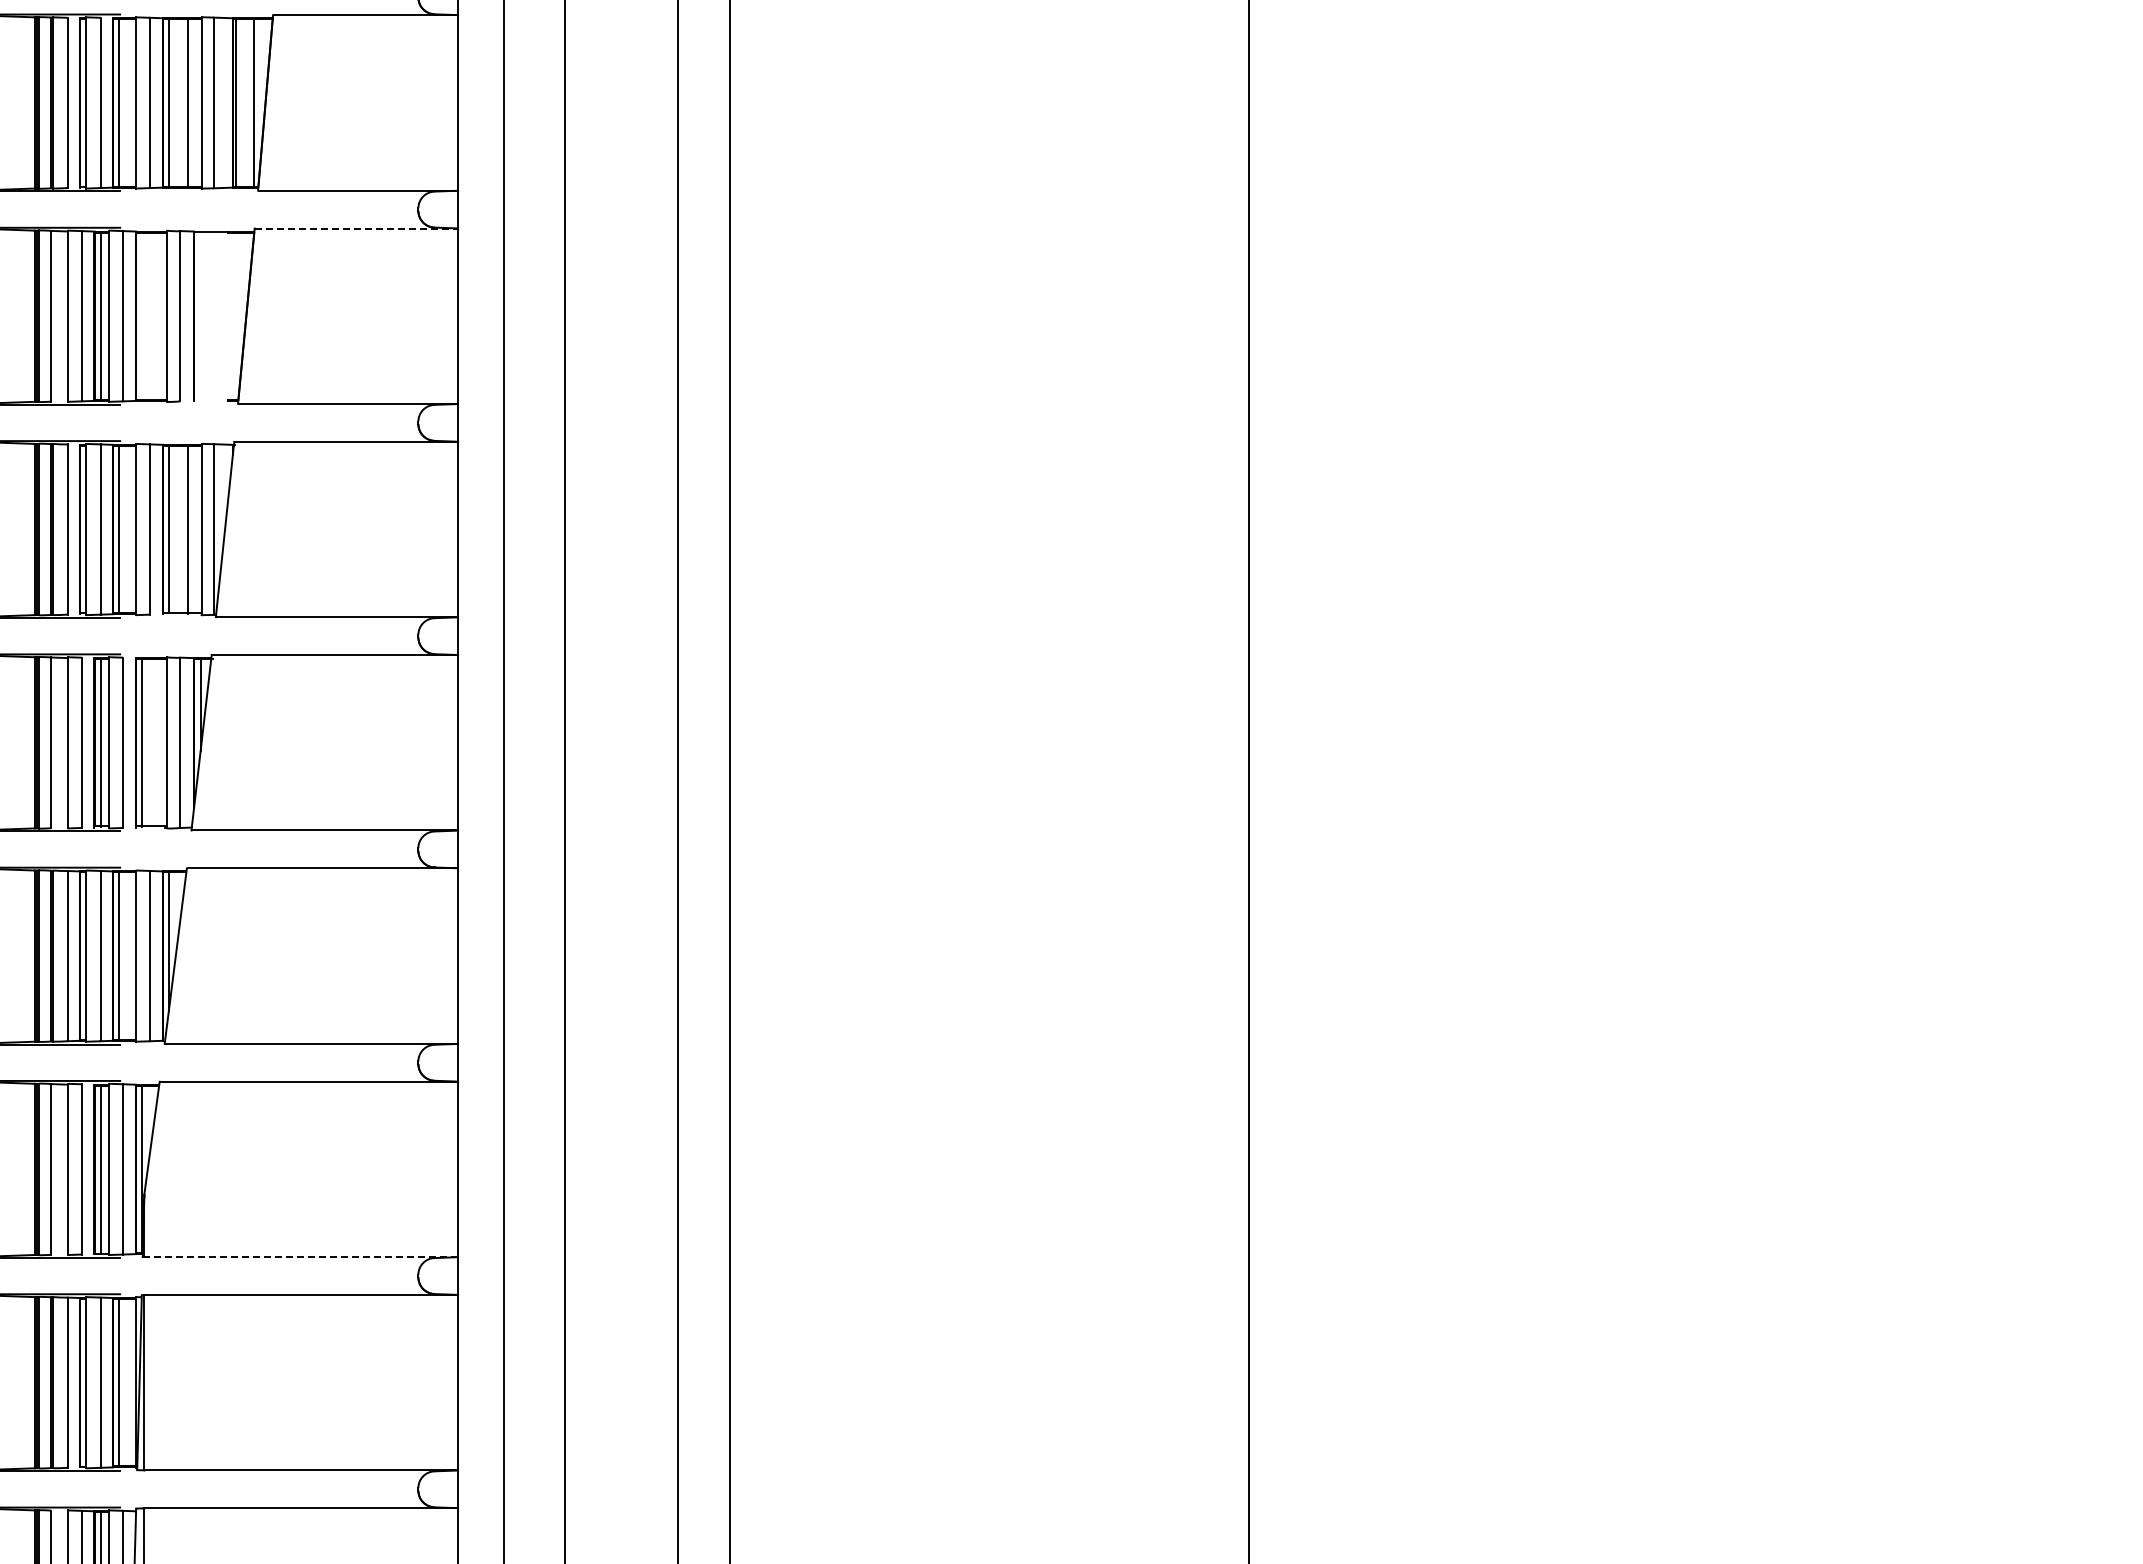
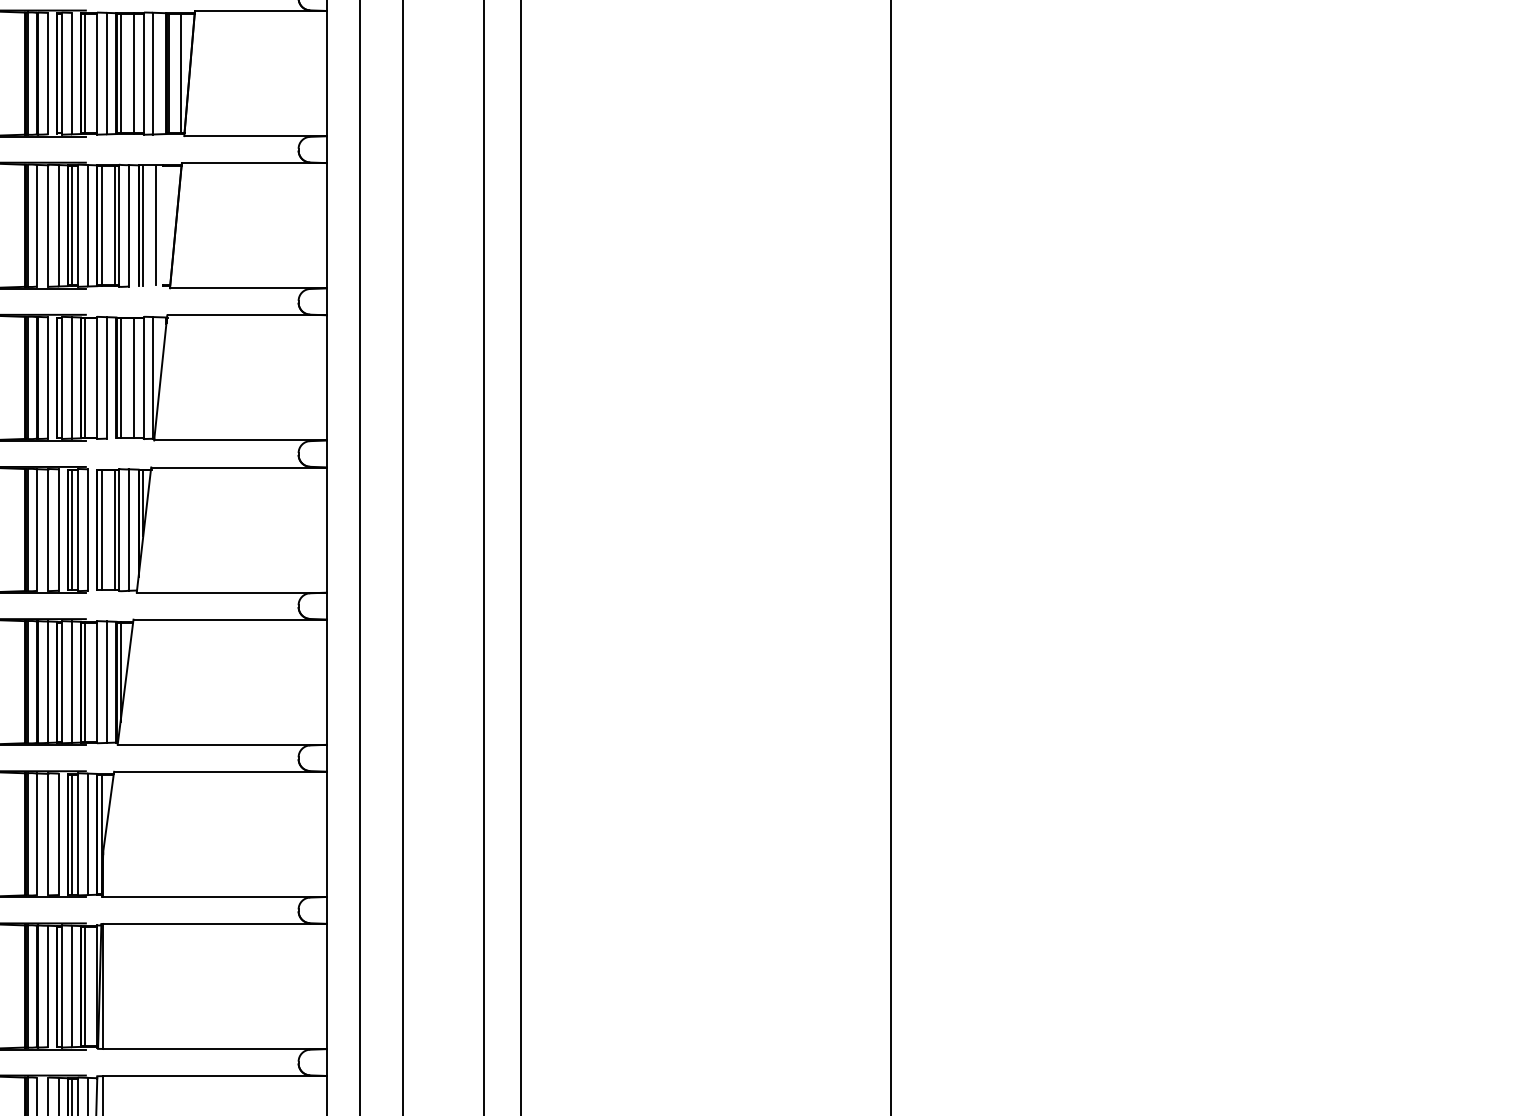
line: (357, 228) -> (255, 163), dashed -> solid
line: (161, 315) -> (115, 225), added
line: (218, 315) -> (156, 225), added
line: (142, 316) -> (101, 225), added
line: (200, 316) -> (143, 225), added
line: (161, 742) -> (115, 529), added
line: (301, 1257) -> (215, 897), dashed -> solid

